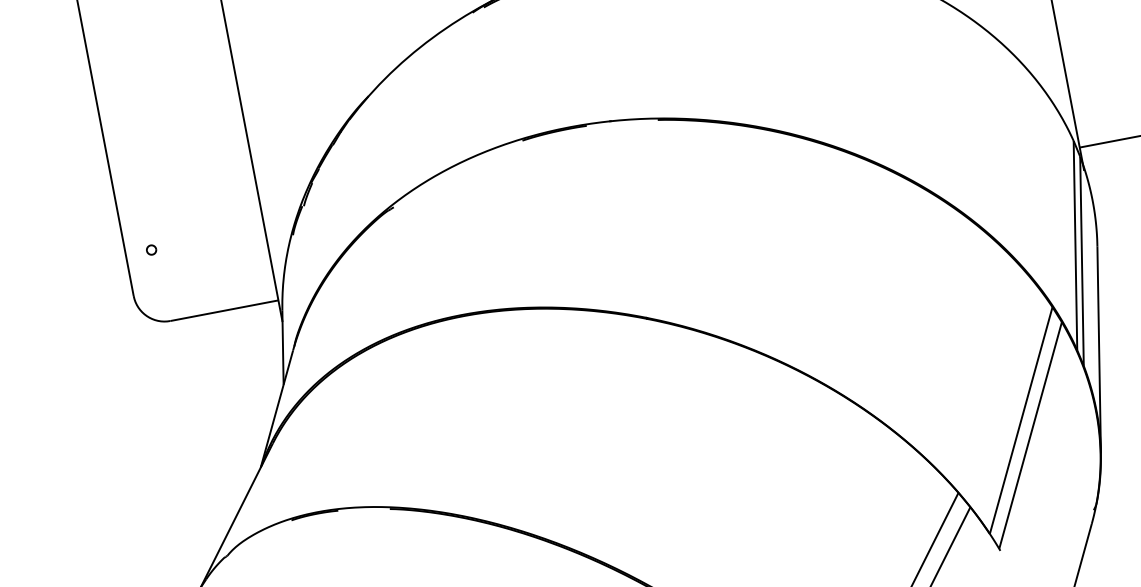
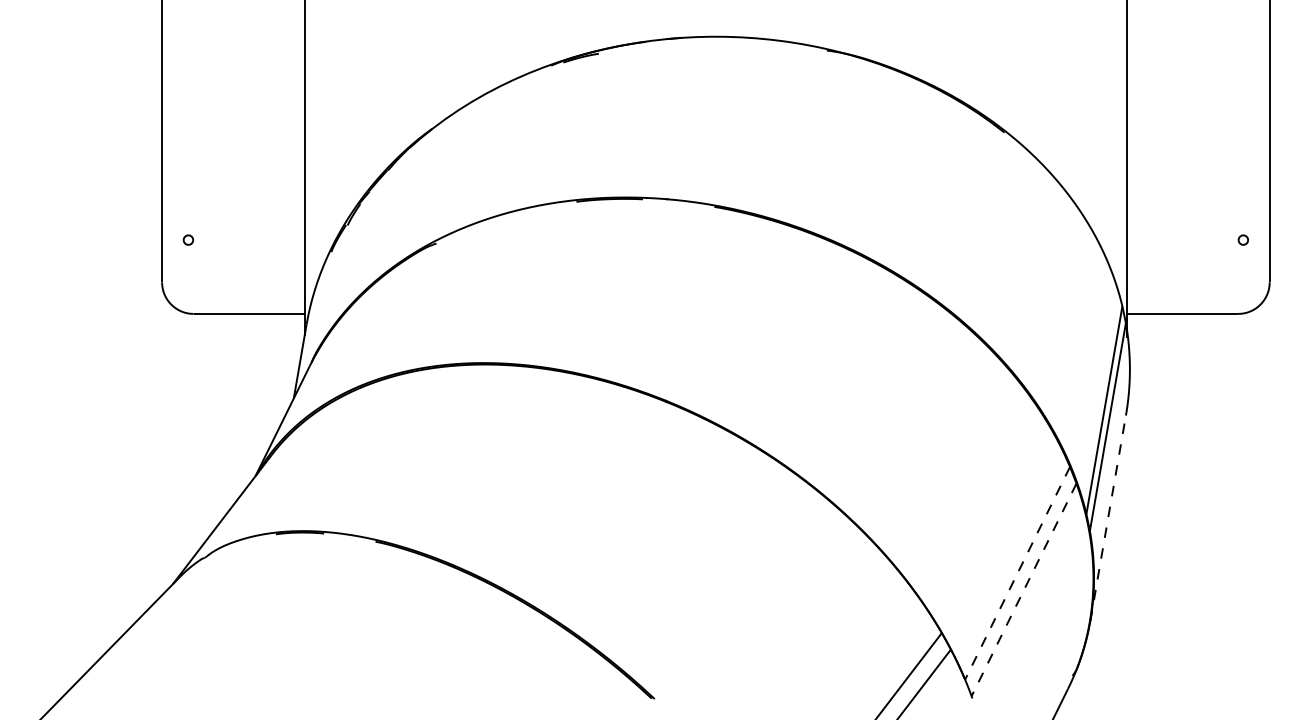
line: (1099, 349) -> (1108, 517), solid -> dashed
line: (1021, 420) -> (1017, 573), solid -> dashed
line: (1030, 435) -> (1024, 589), solid -> dashed

